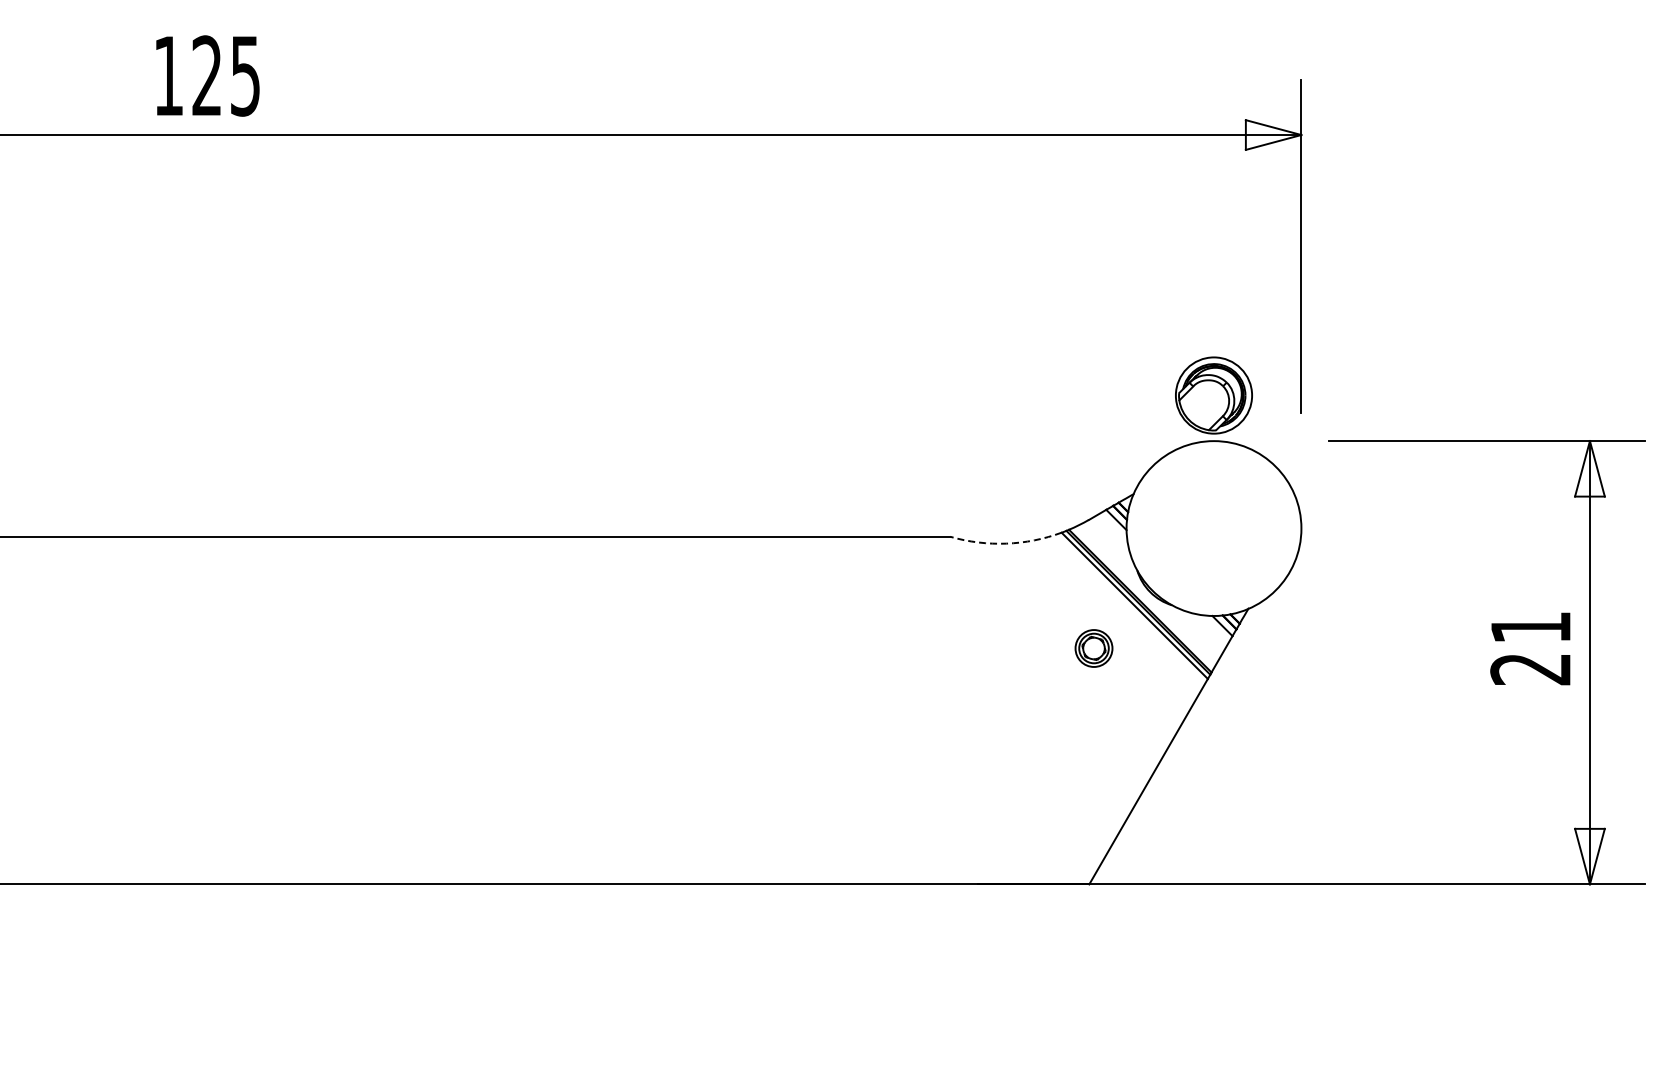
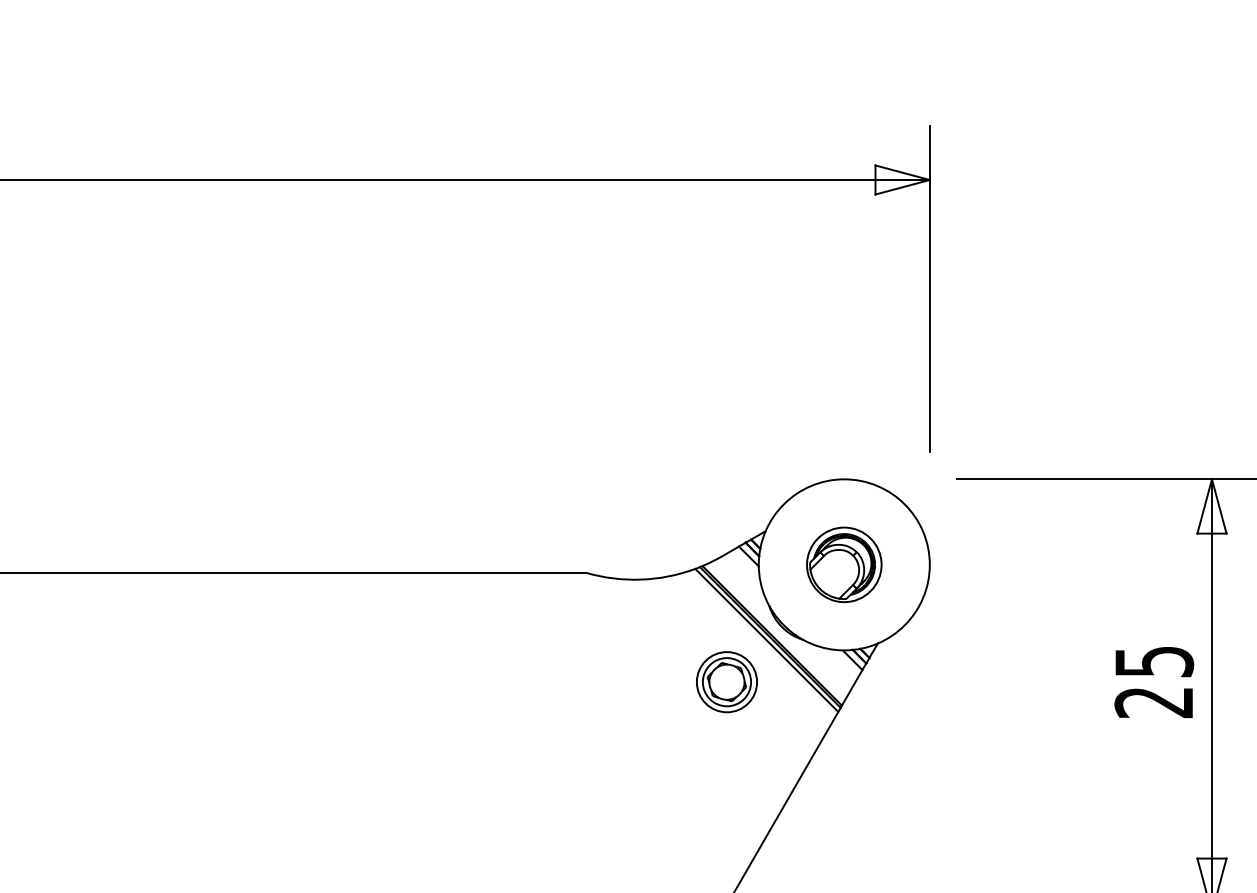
part: (1213, 395) -> (843, 564), moved
arc: (1006, 543) -> (641, 579), dashed -> solid
text: (1531, 627) -> (1154, 661), 21 -> 25
part: (1093, 648) -> (726, 682), size x1.67

